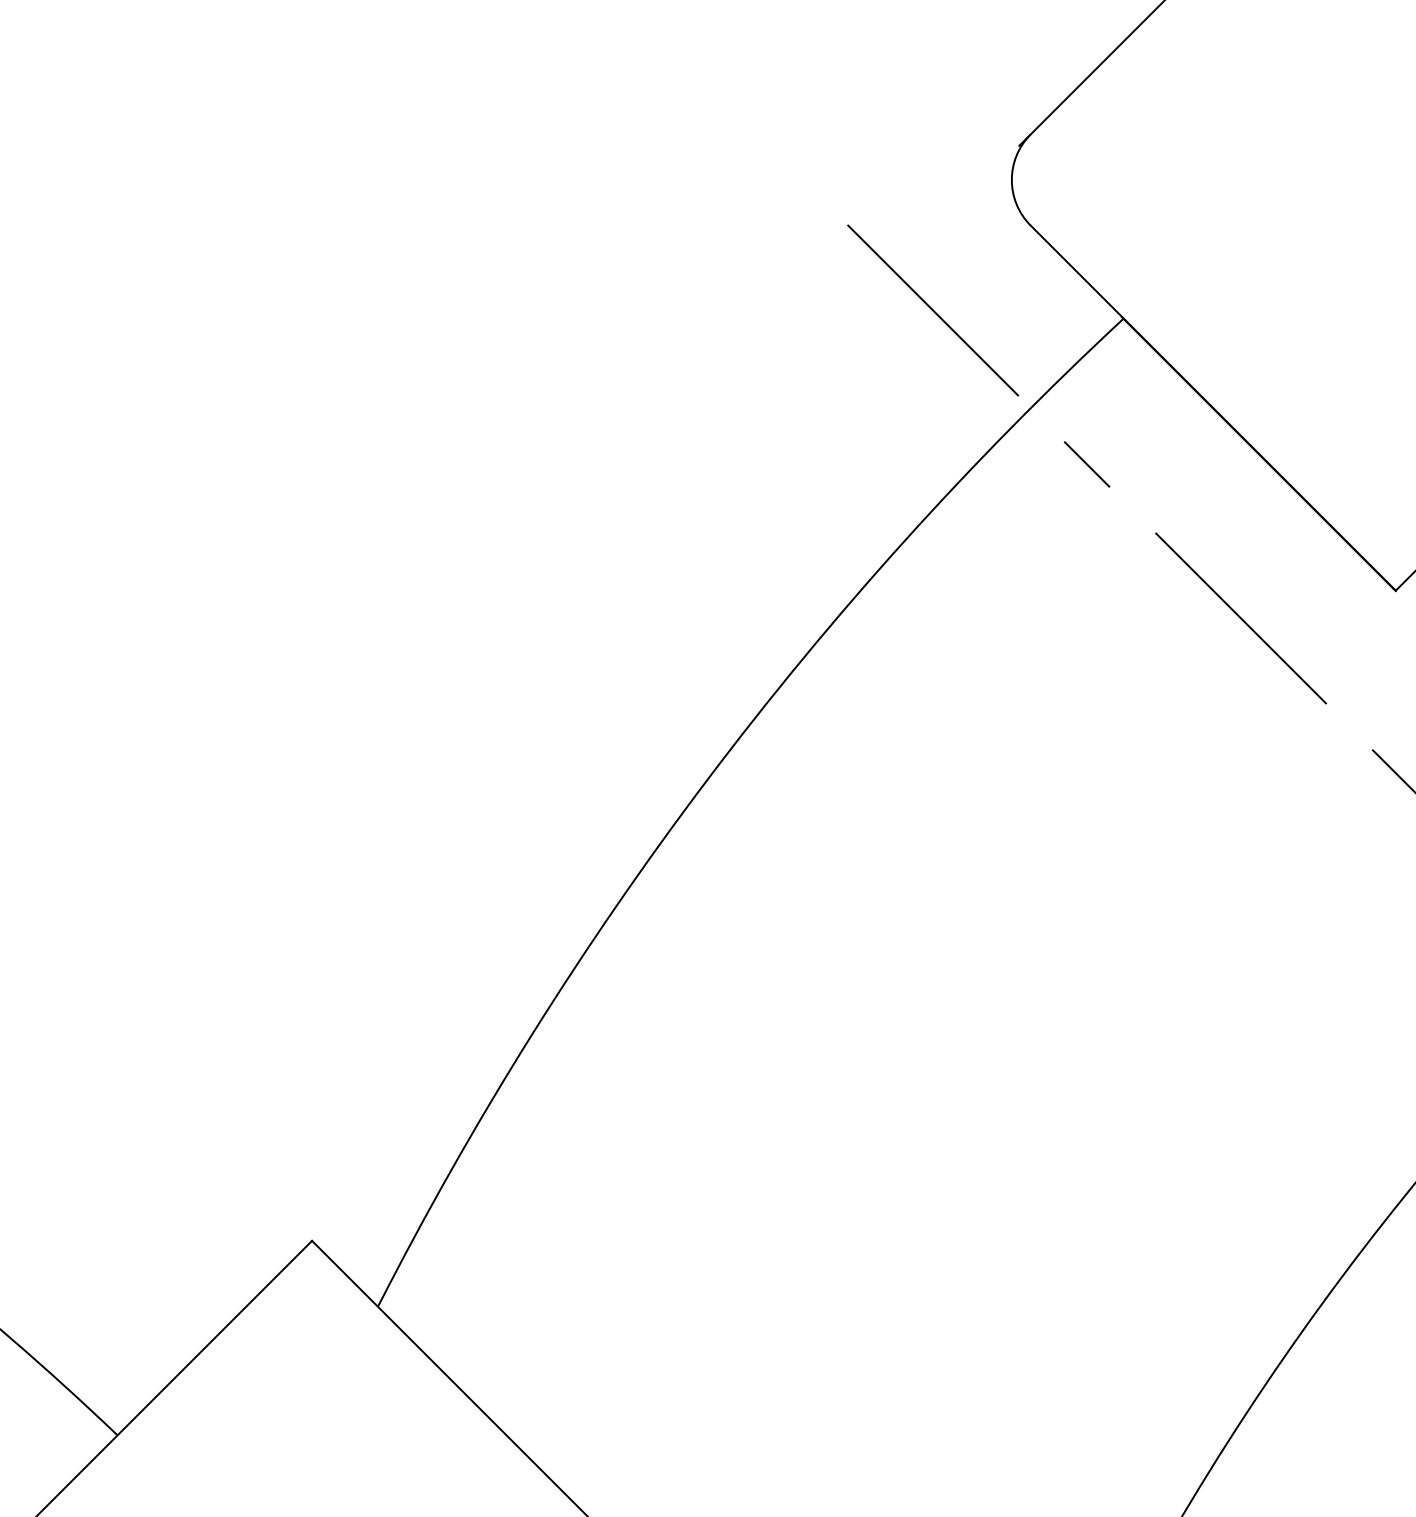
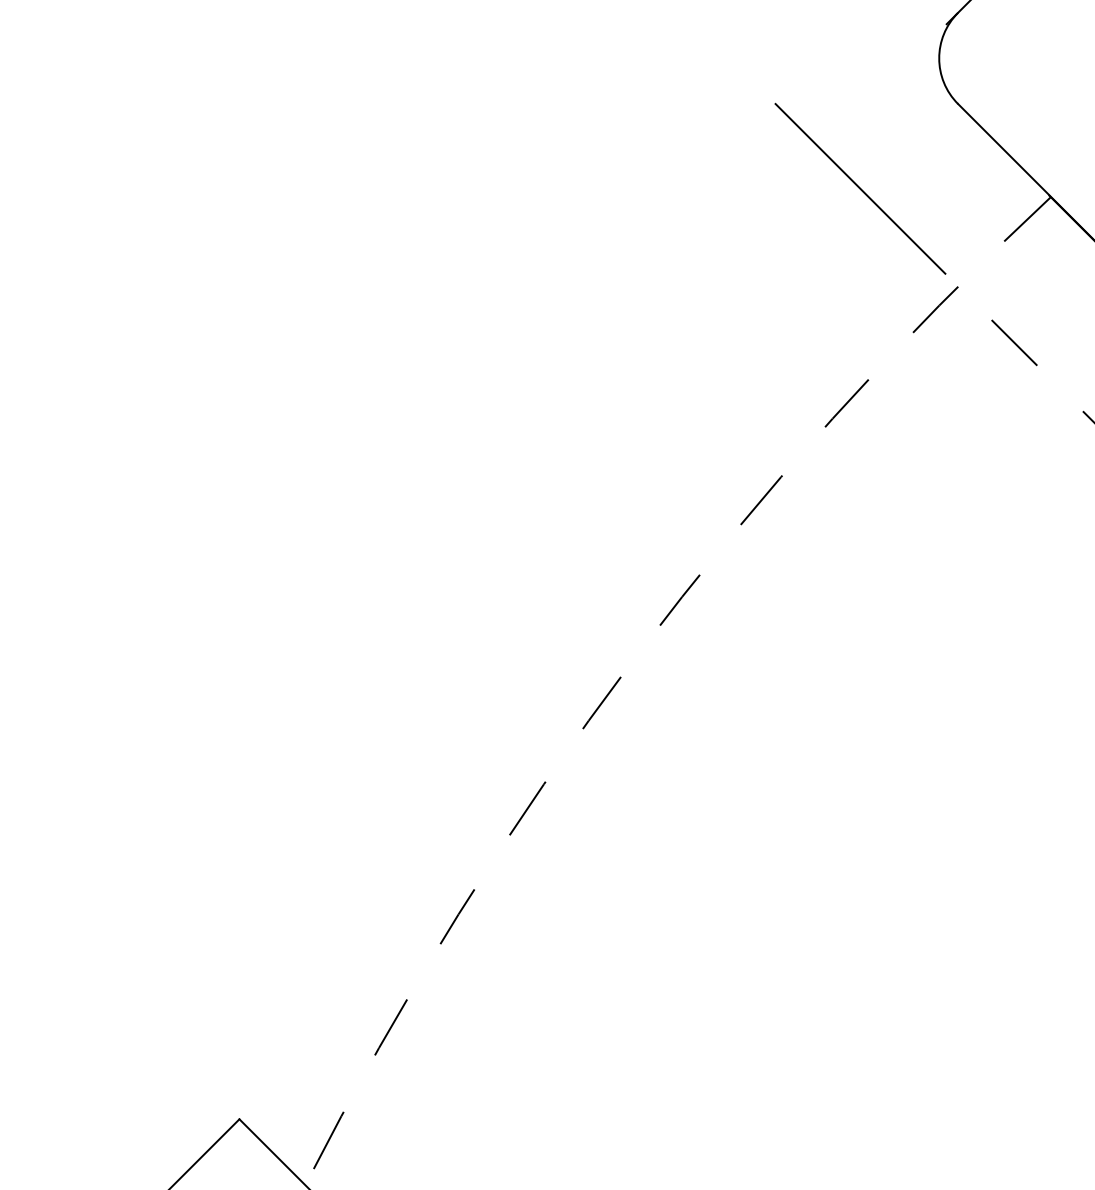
arc: (707, 779) -> (634, 657), solid -> dashed

